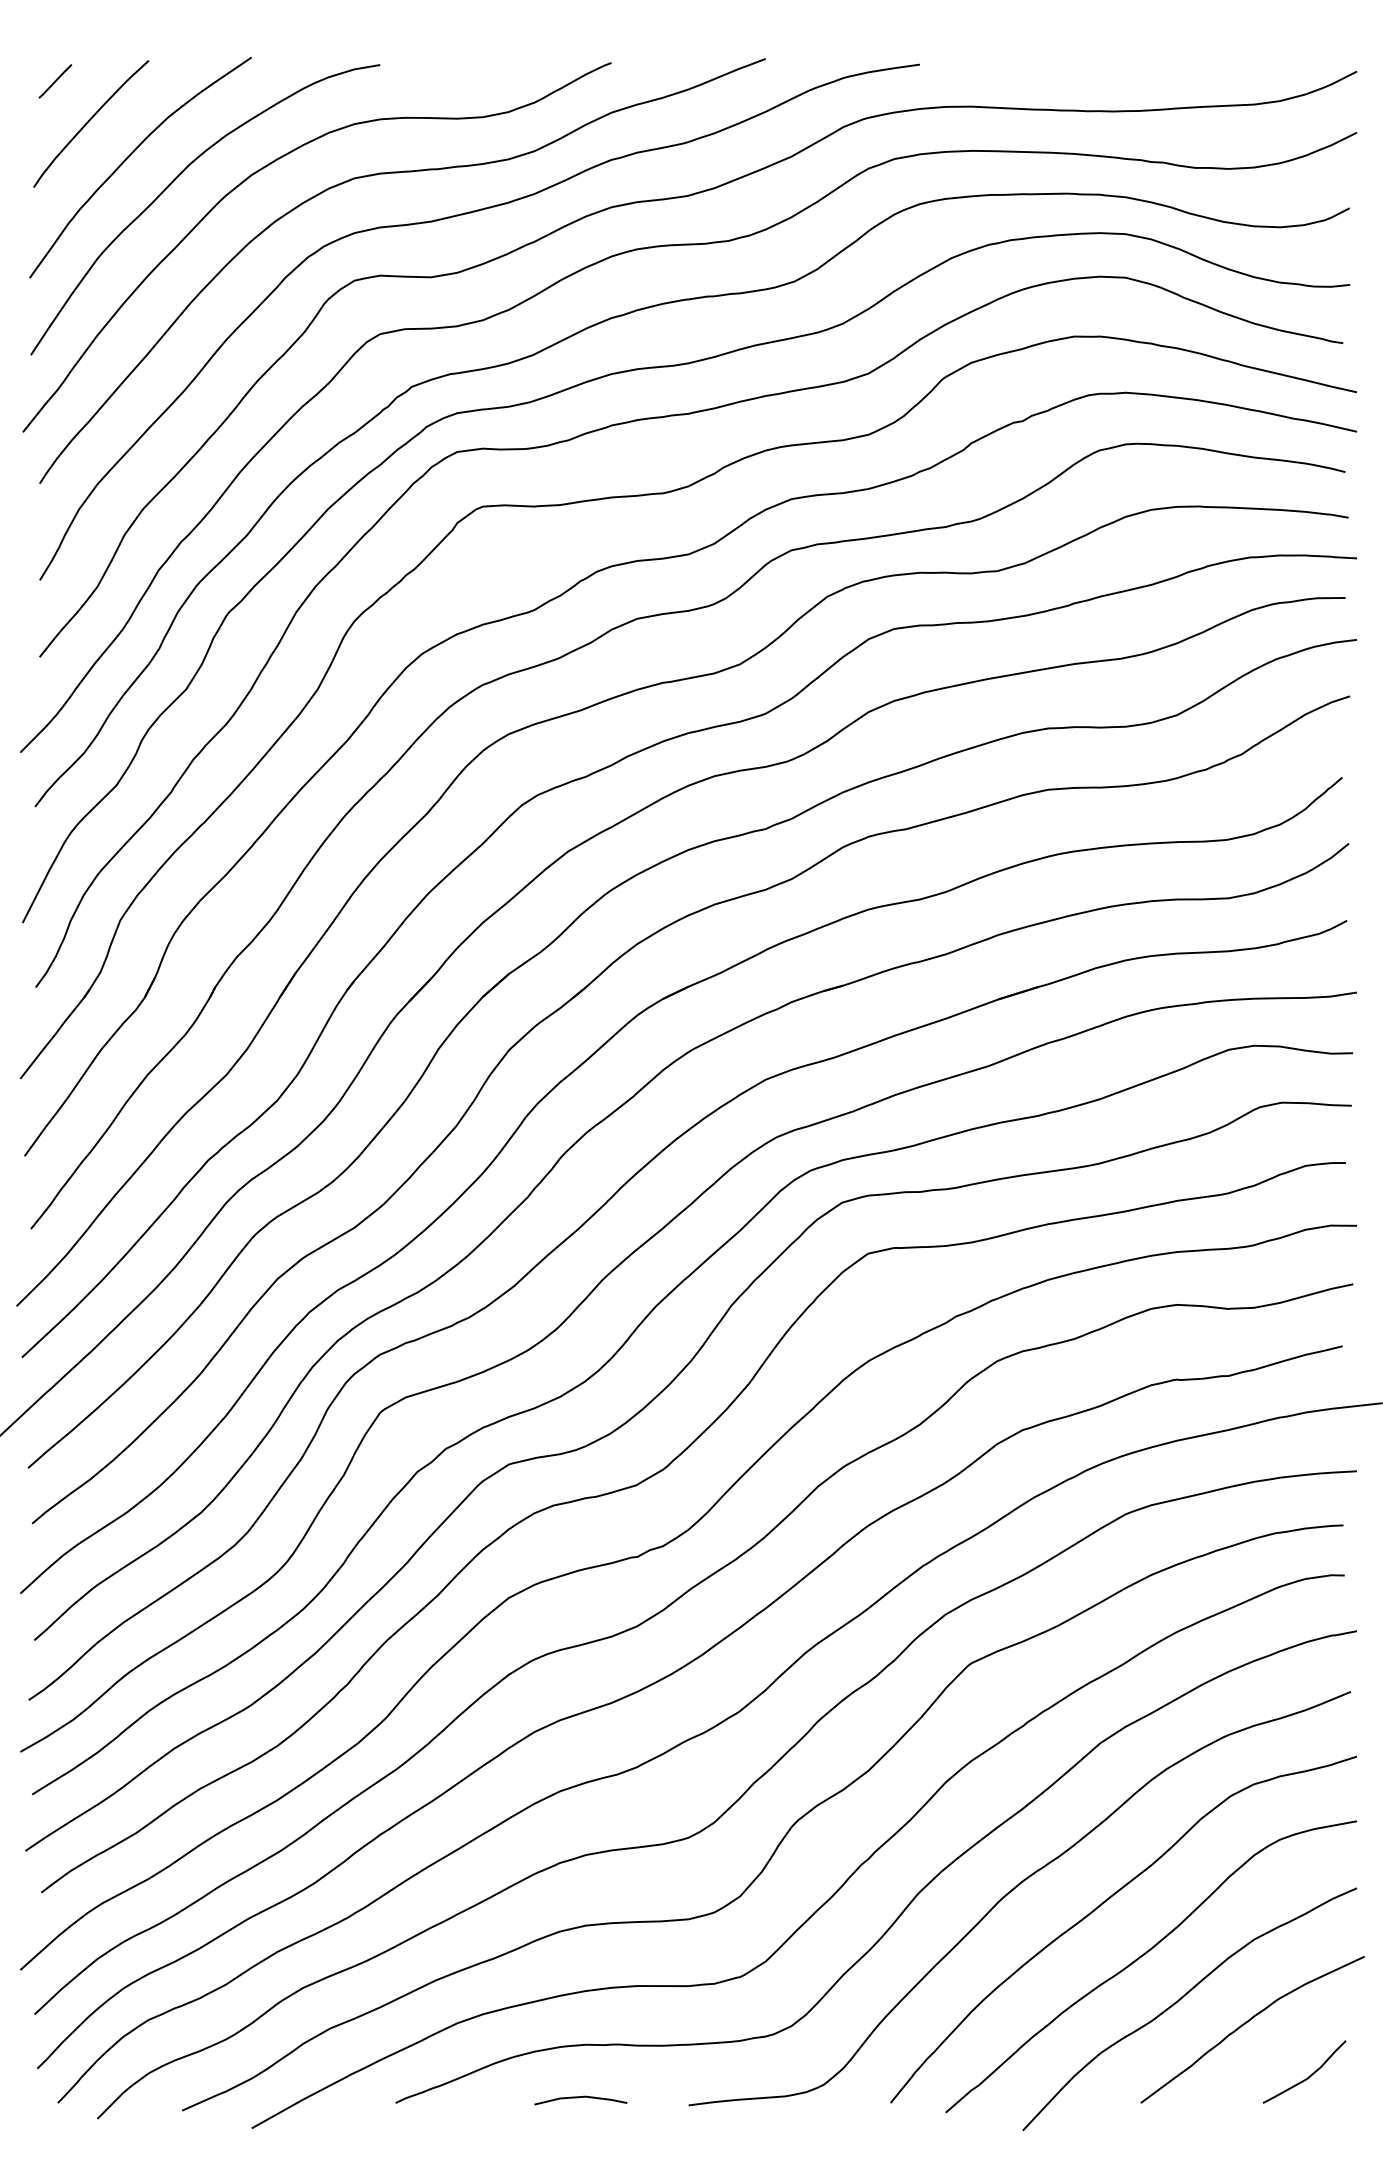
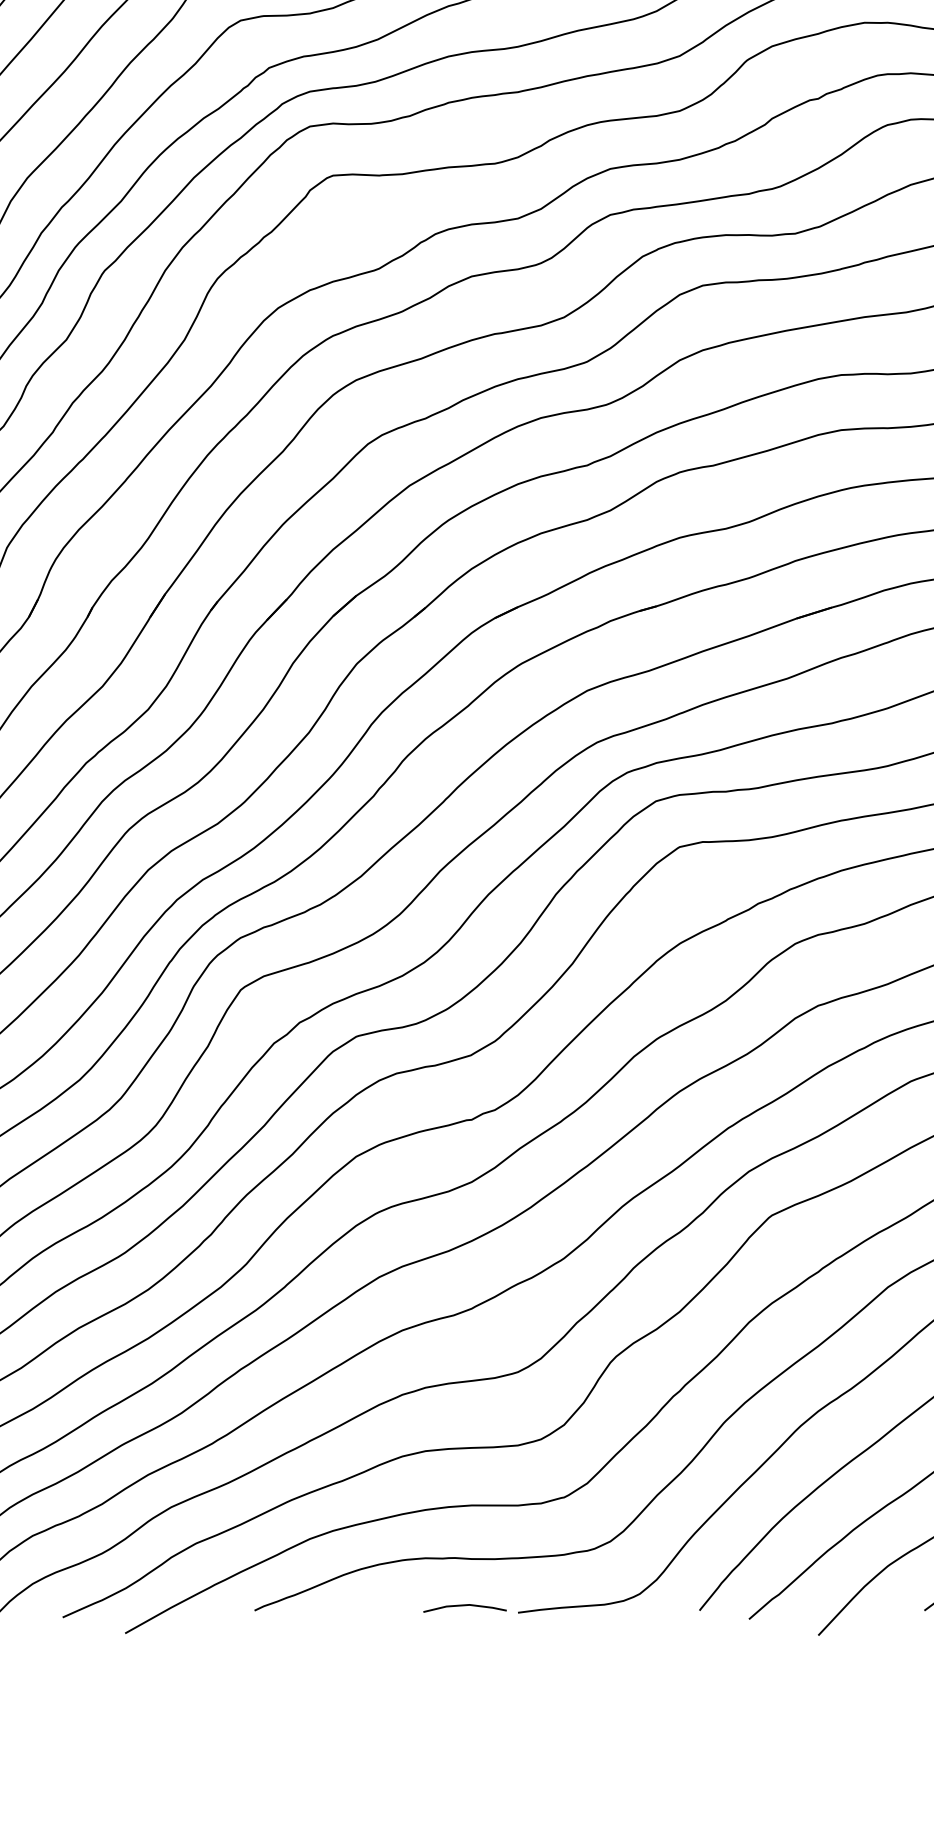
line: (578, 2098) -> (462, 1606), moved

